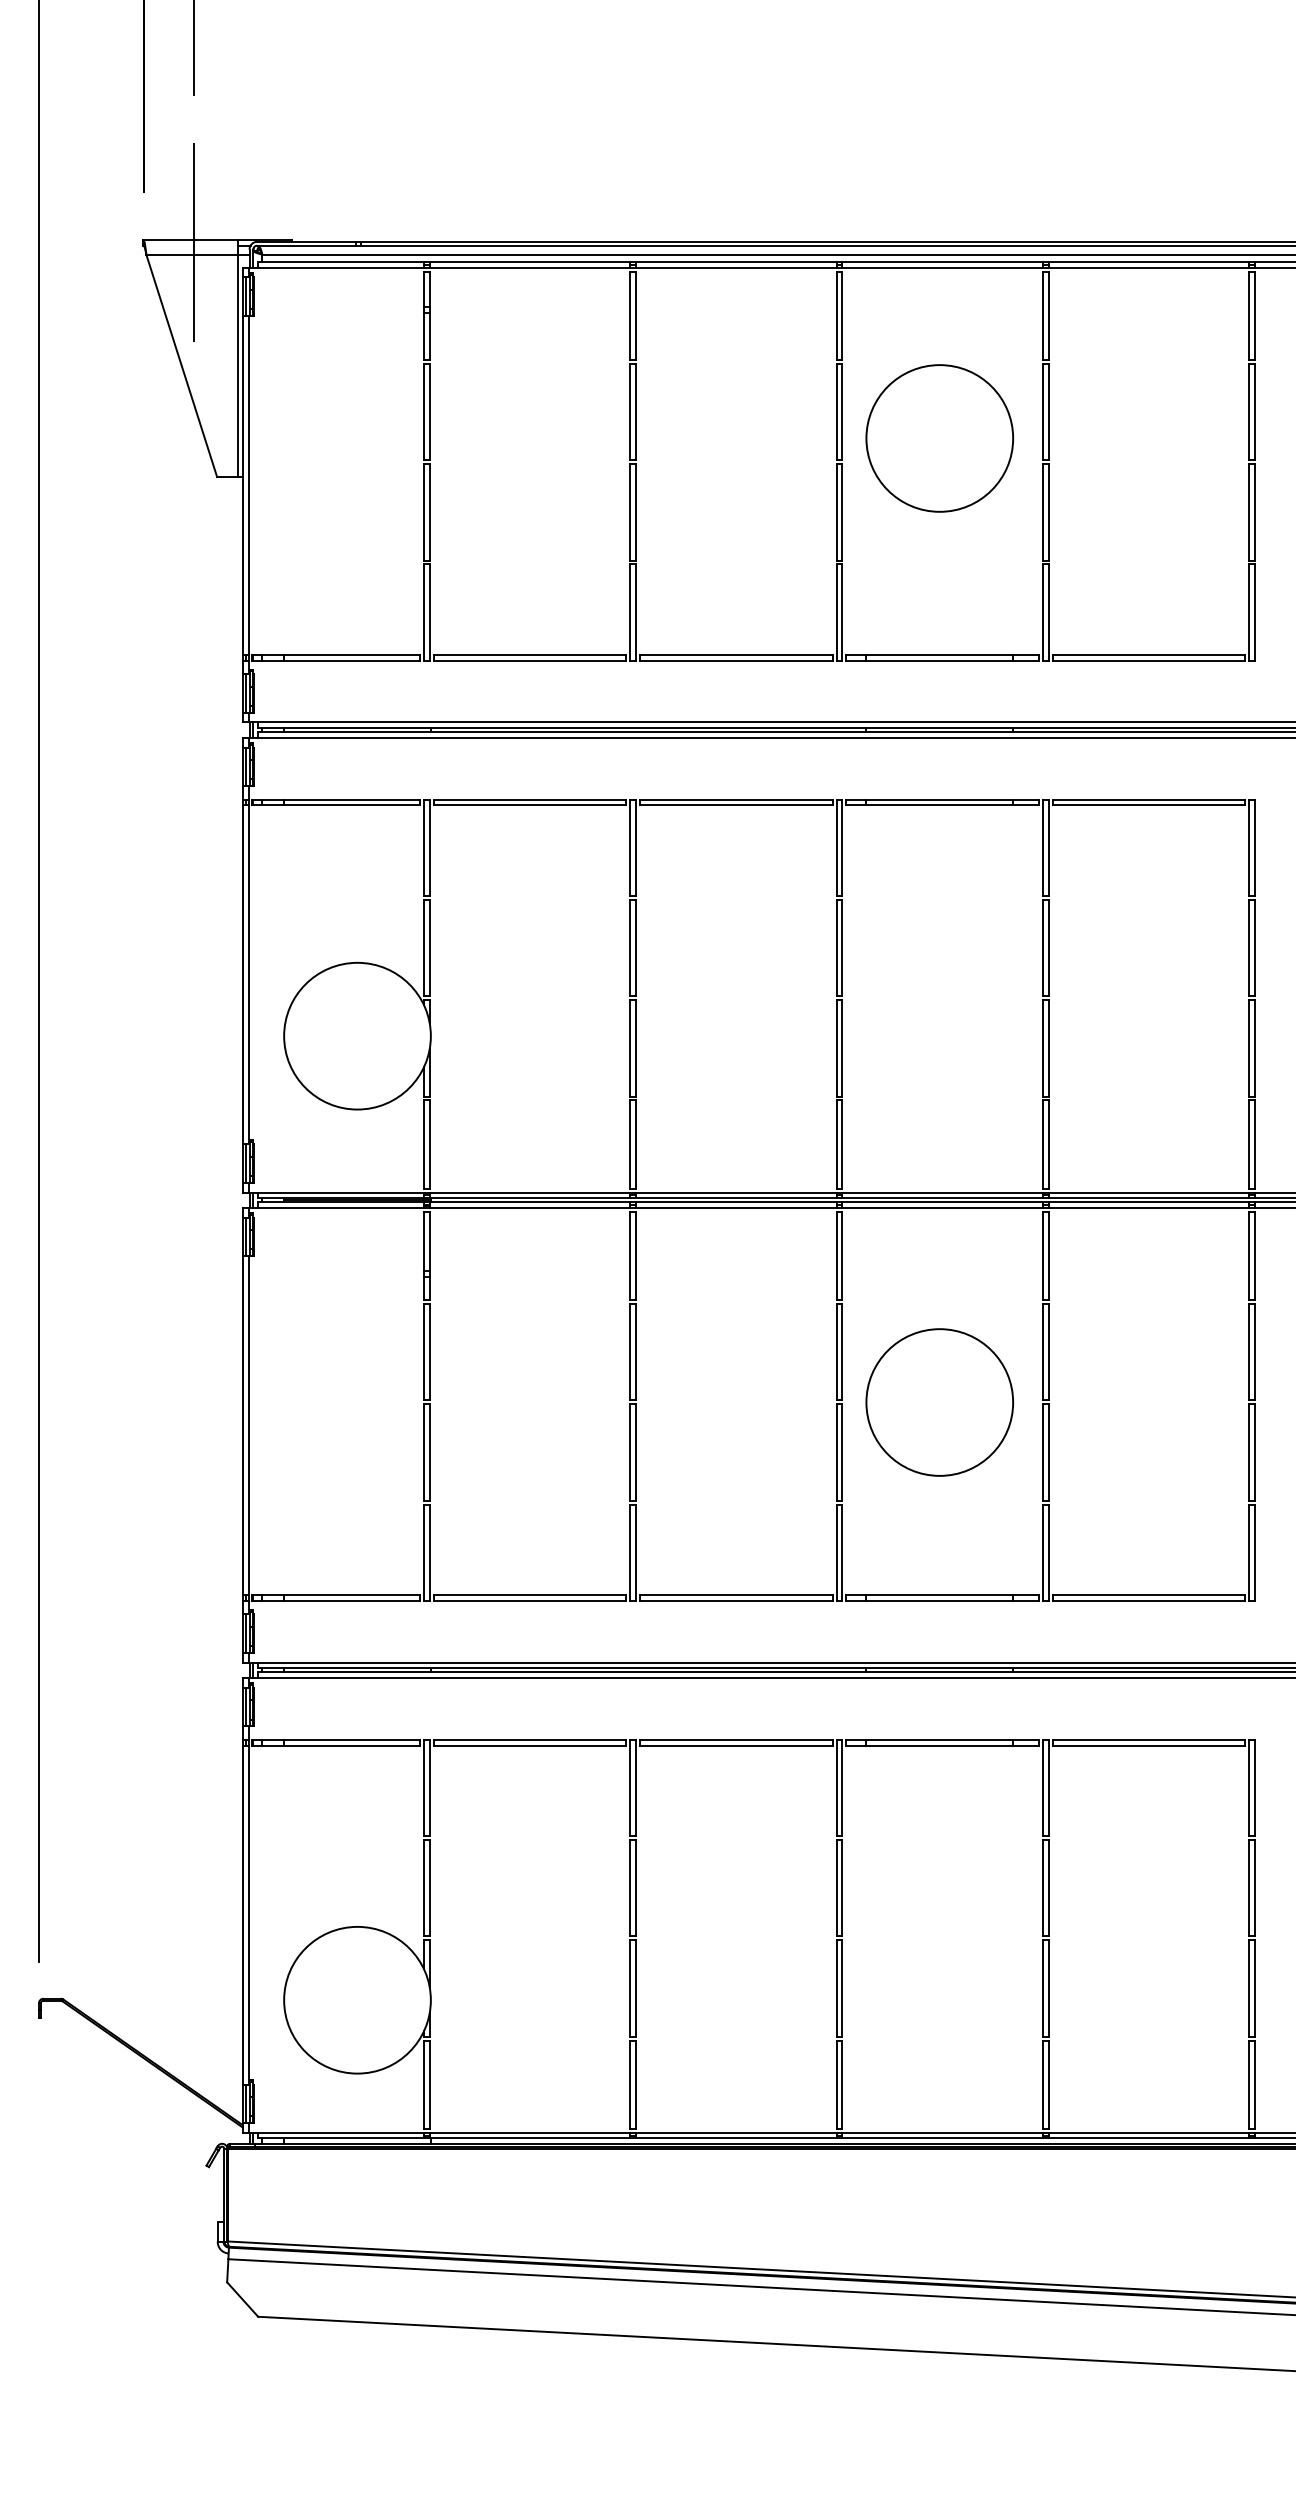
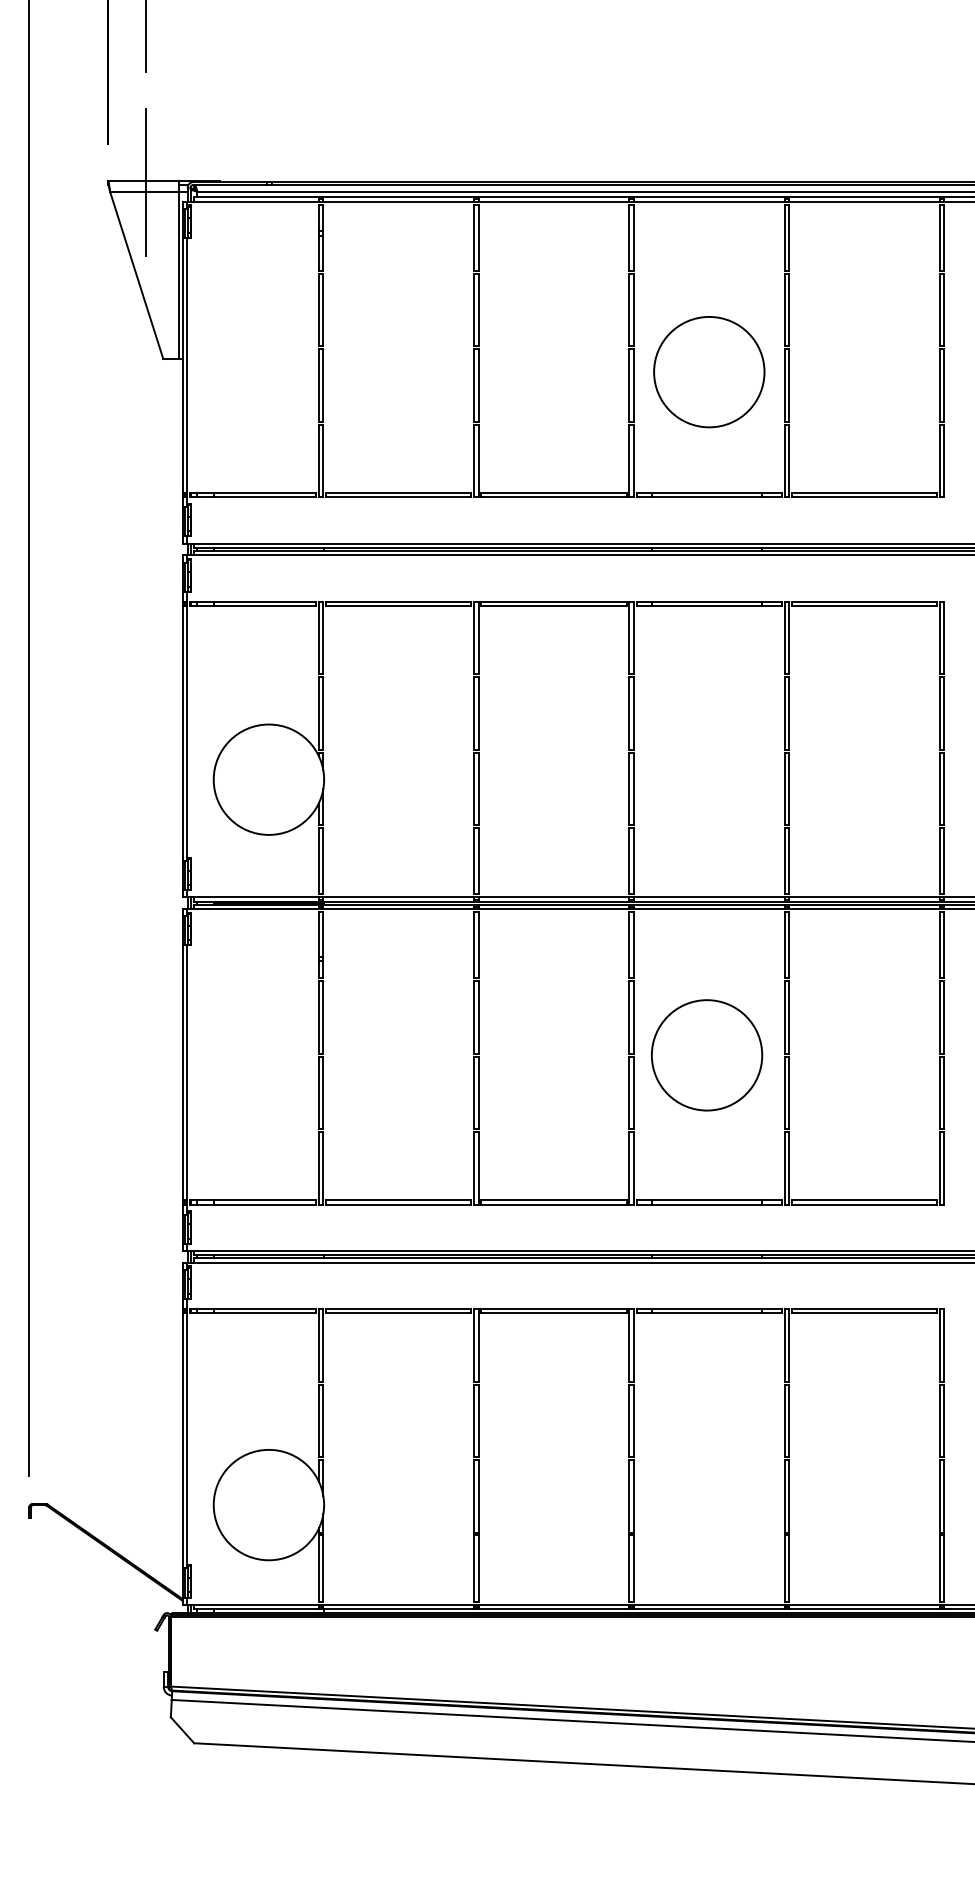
circle: (939, 438) -> (709, 372), moved

